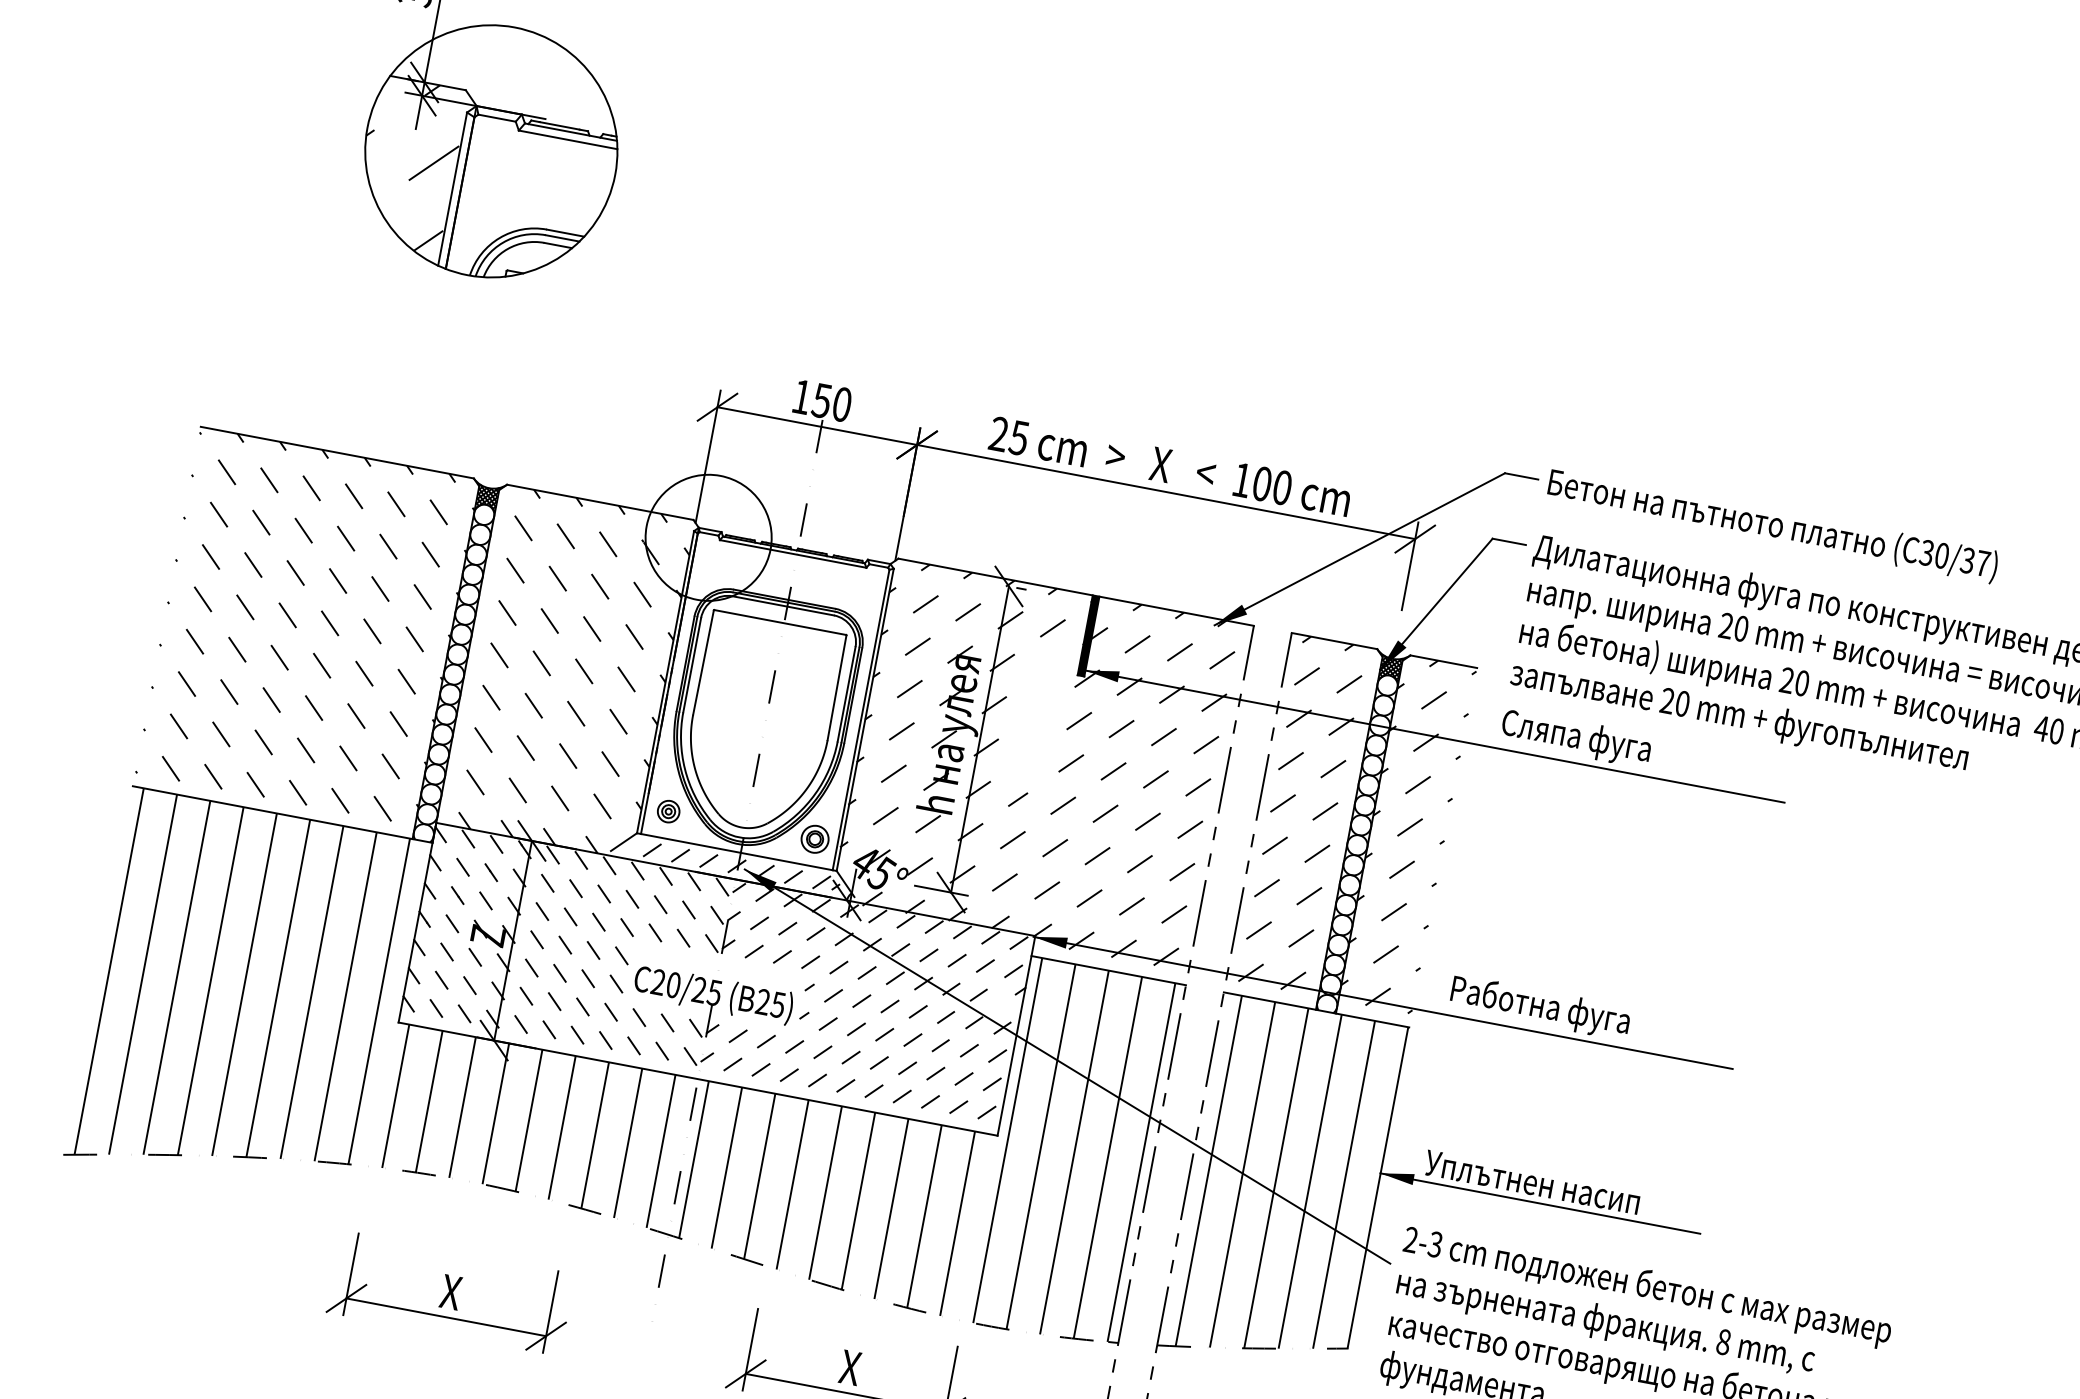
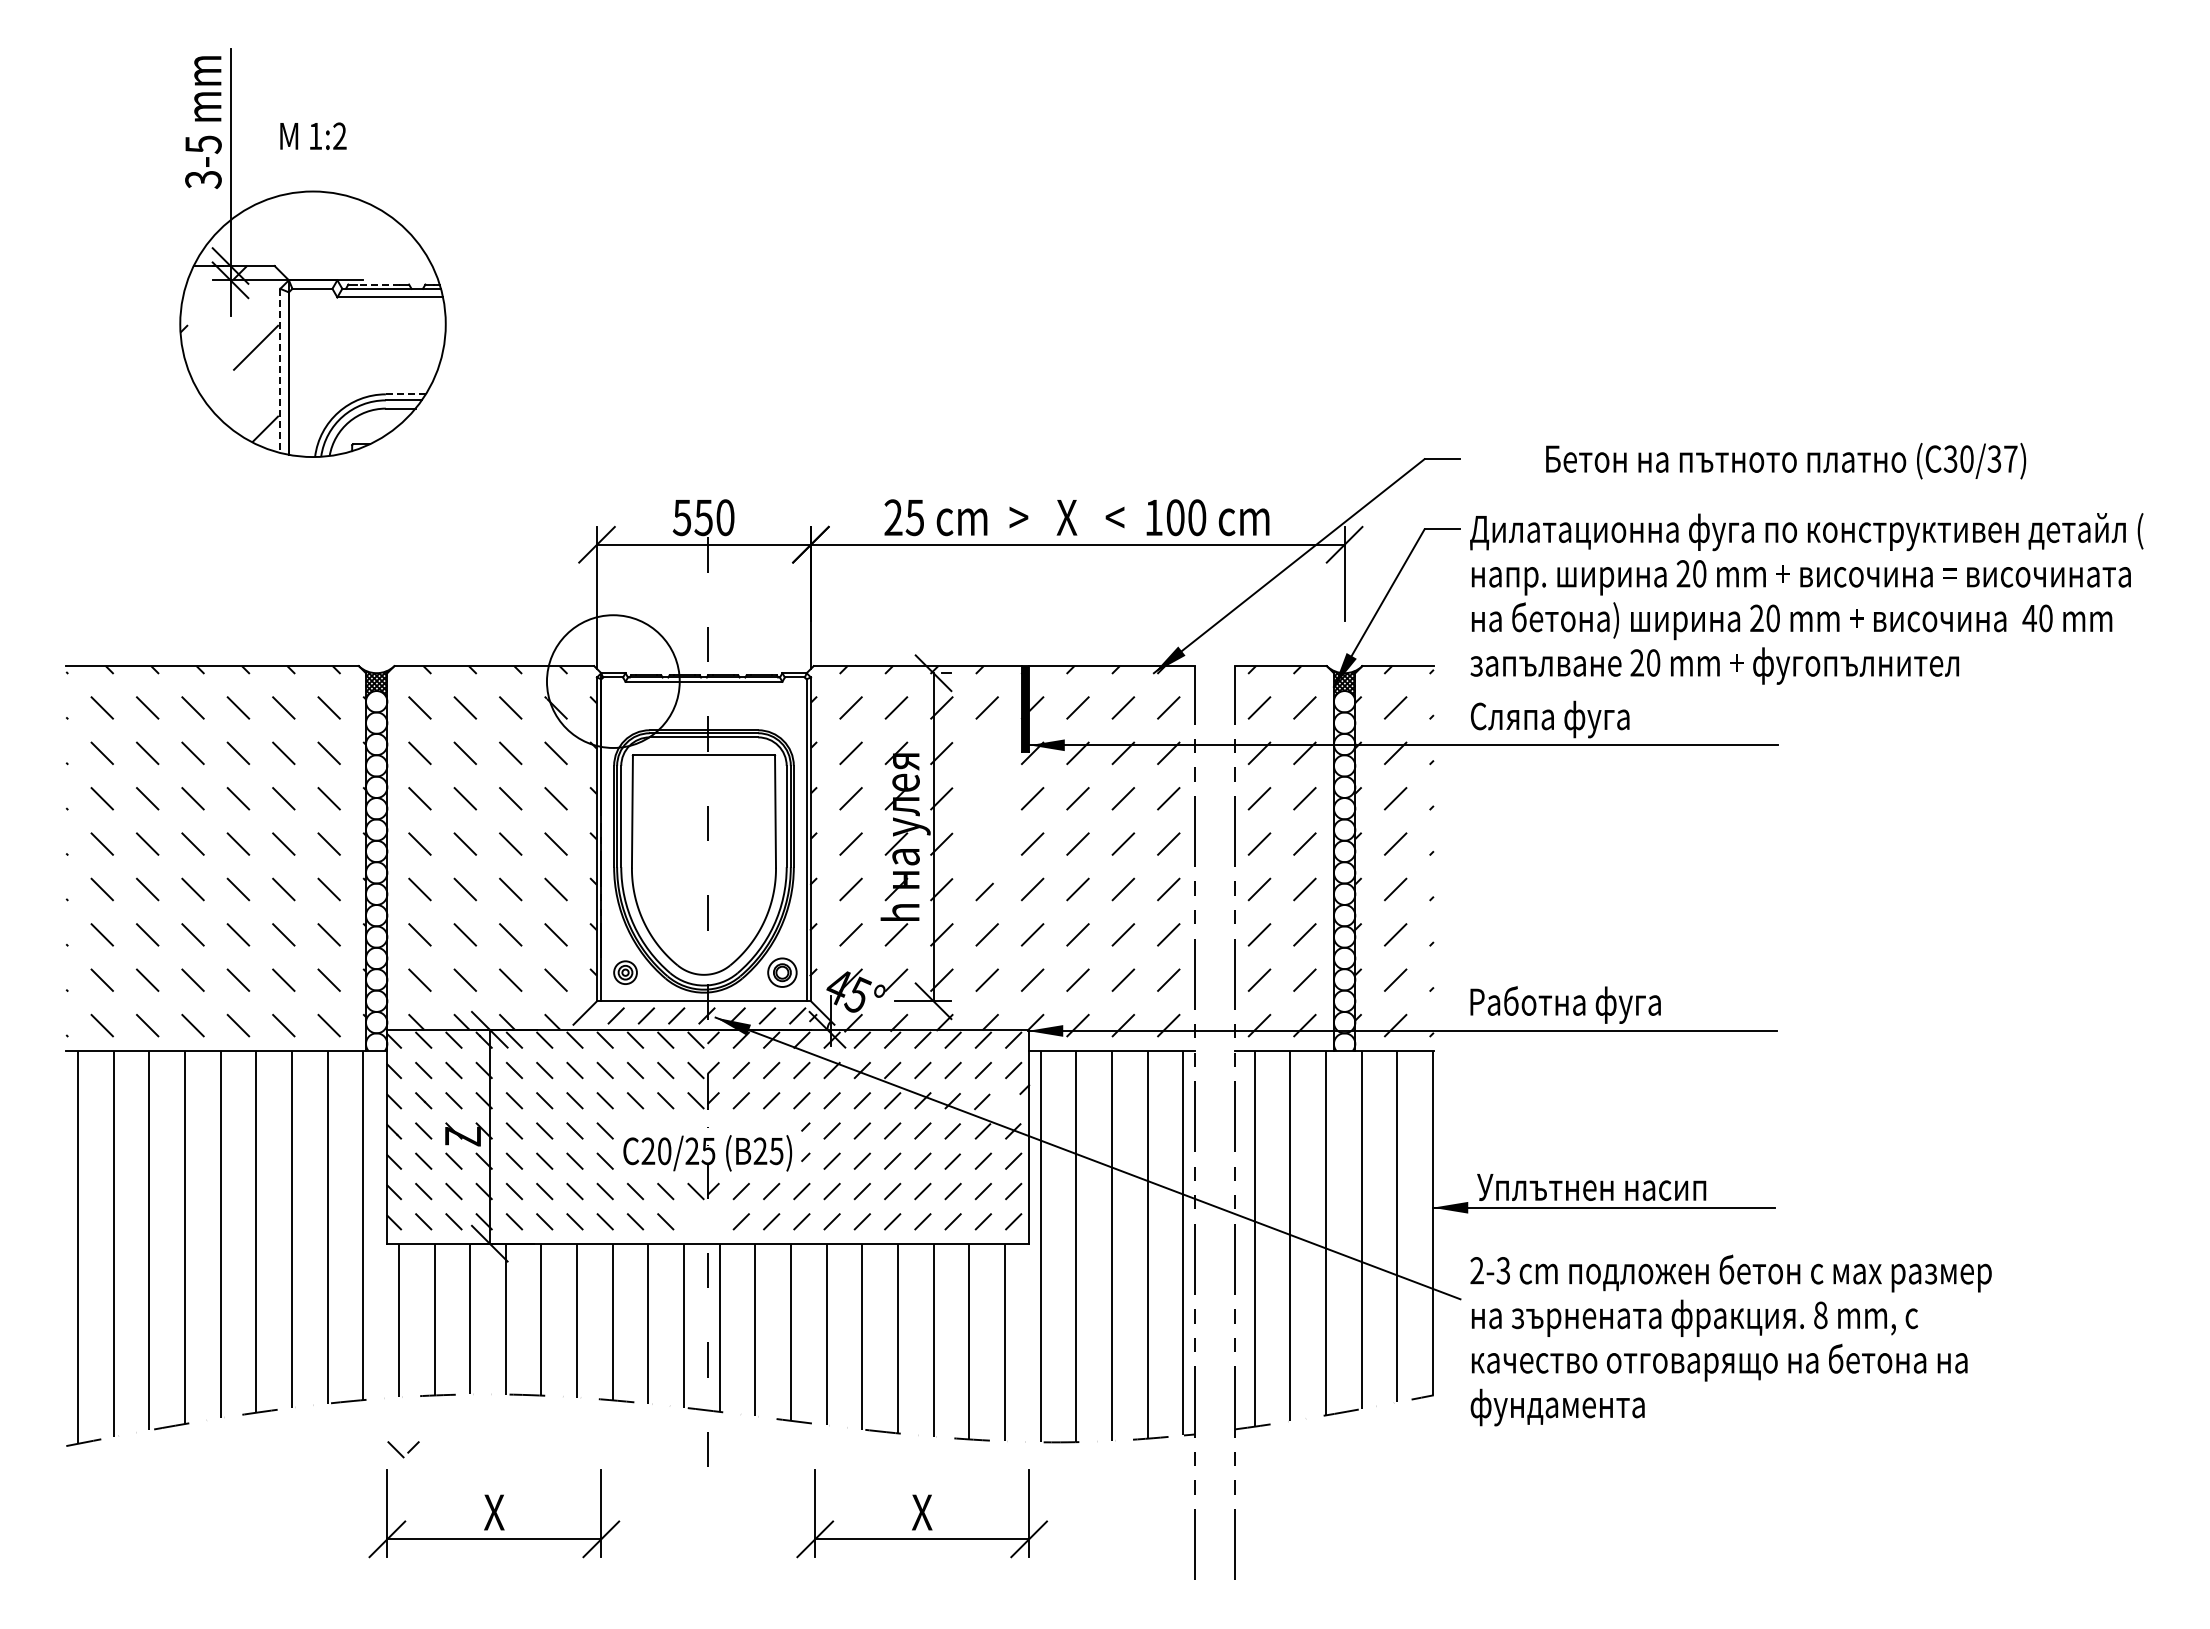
line: (559, 125) -> (378, 284), solid -> dashed
line: (452, 189) -> (280, 371), solid -> dashed
line: (565, 233) -> (405, 394), solid -> dashed
text: (801, 397) -> (681, 518), 150 -> 550
text: (1773, 526) -> (1786, 461), moved
part: (697, 1057) -> (403, 1449), moved

